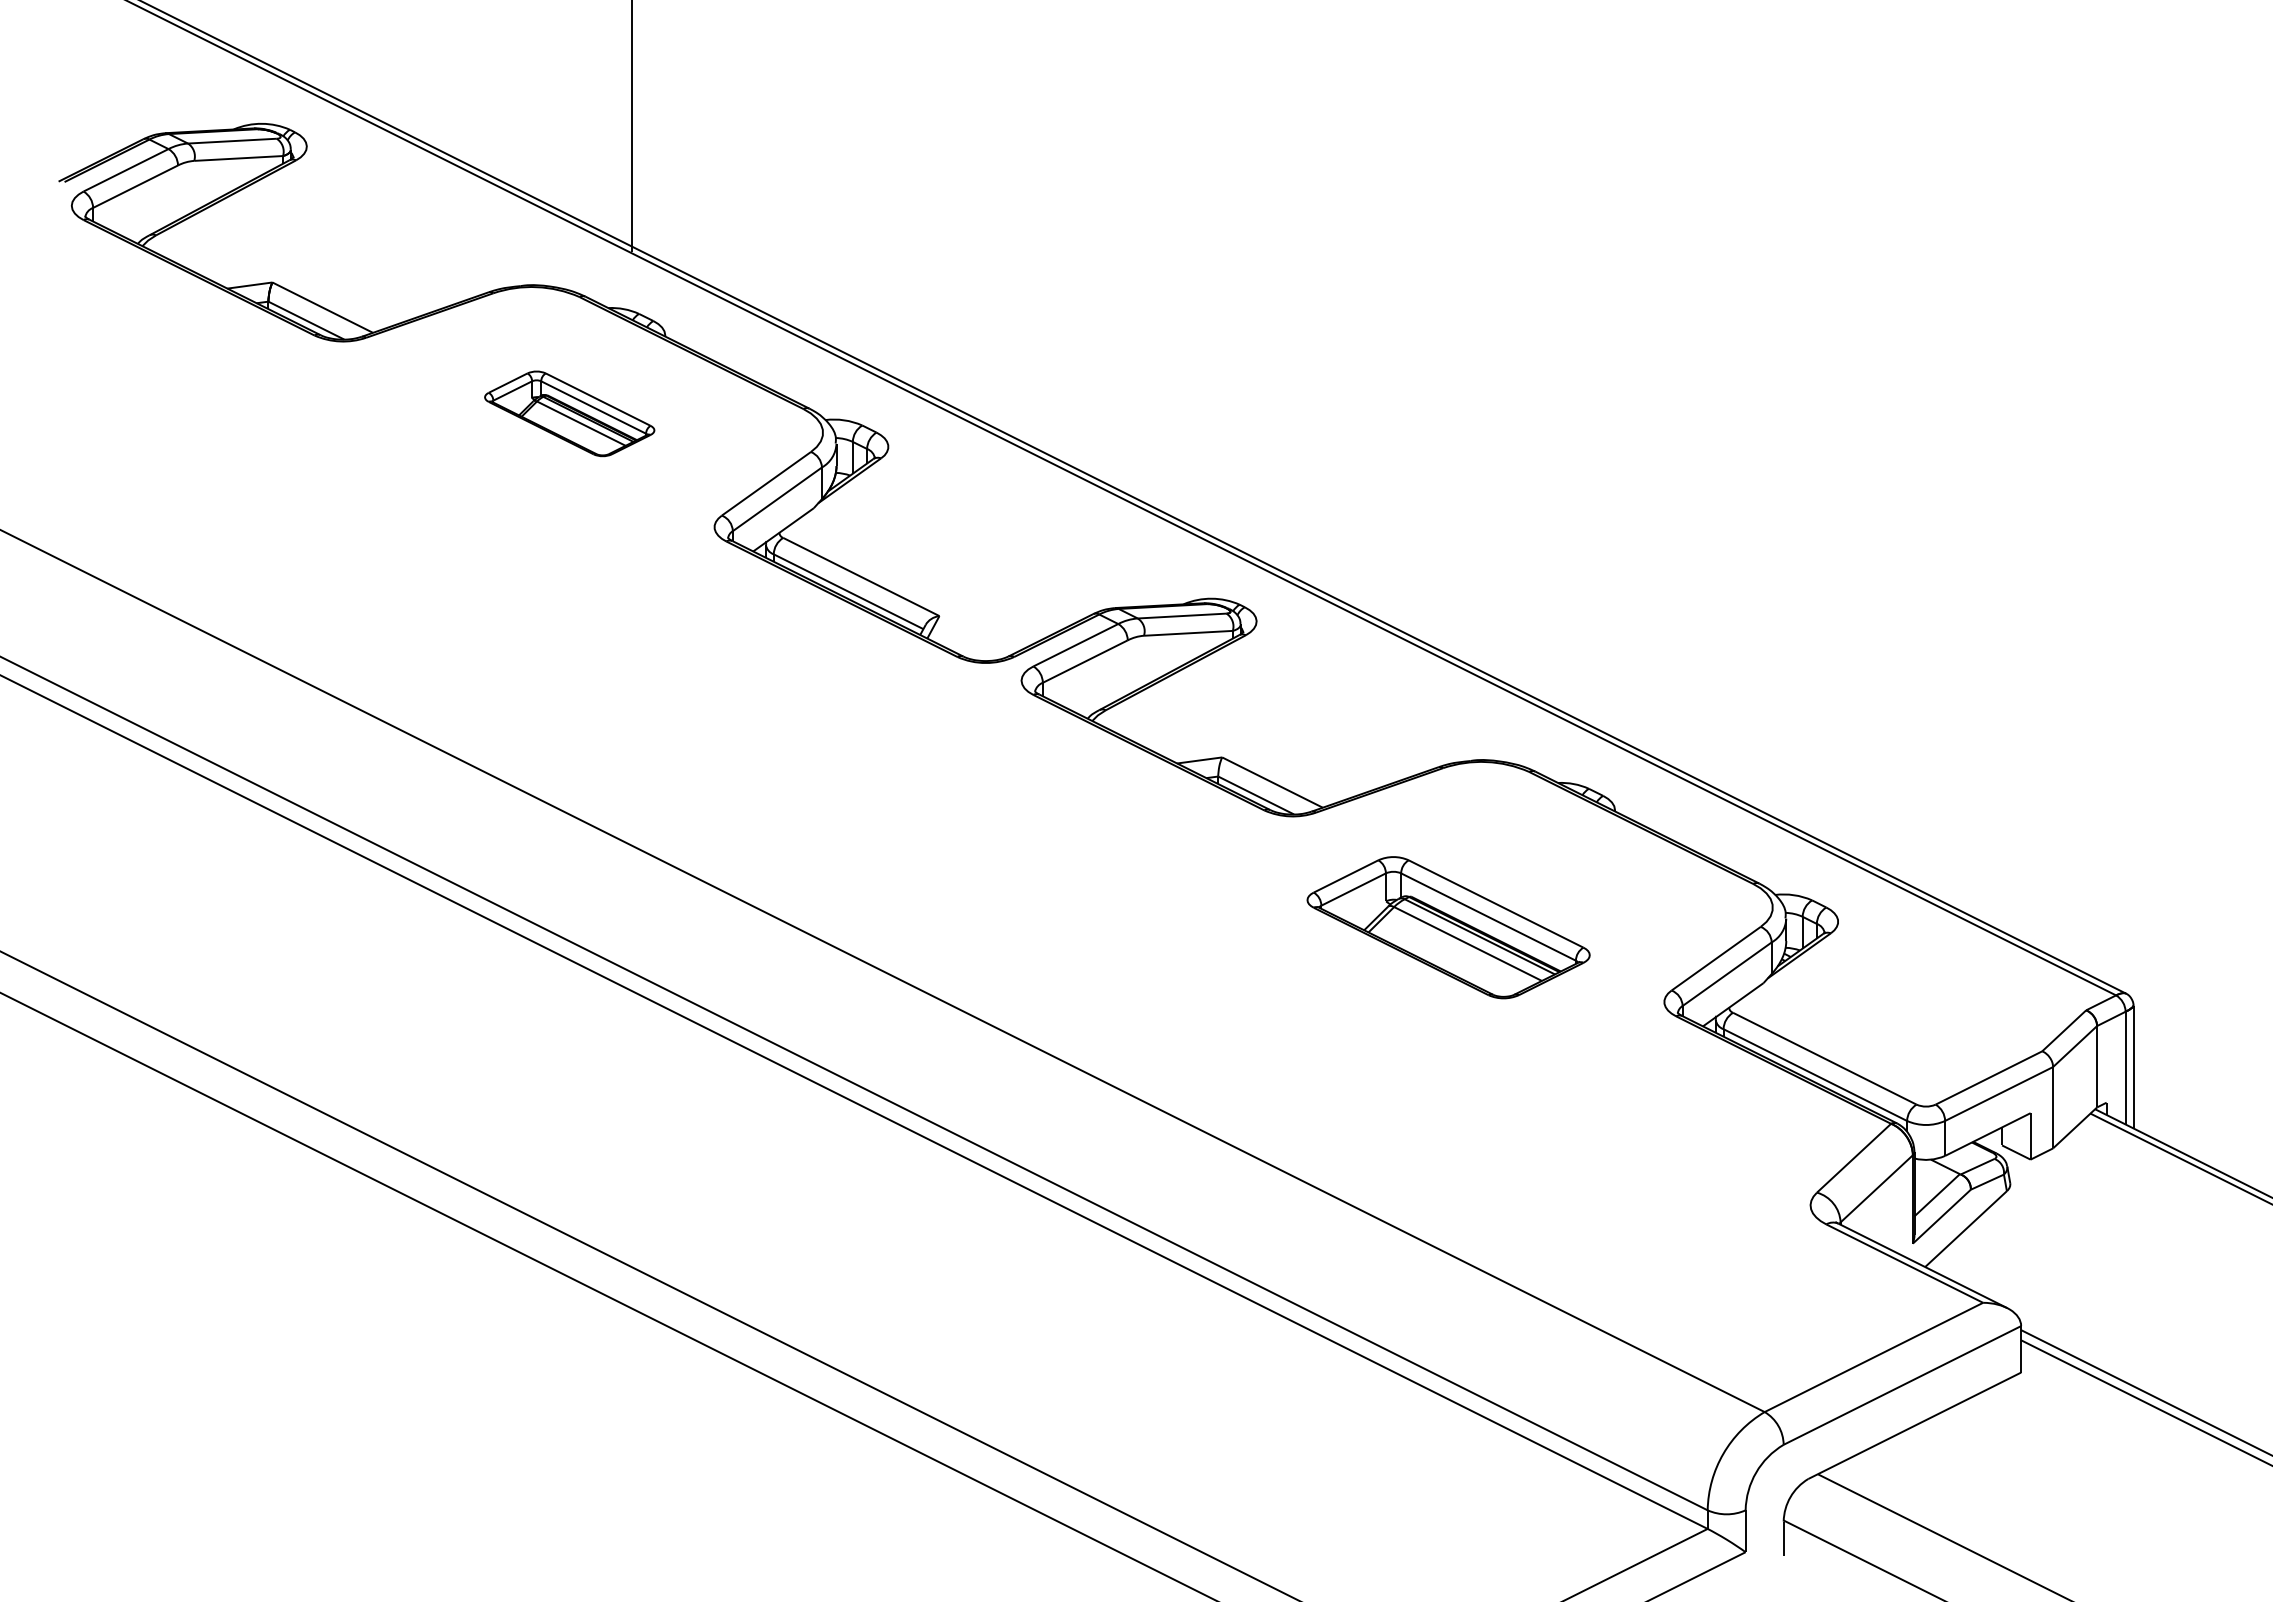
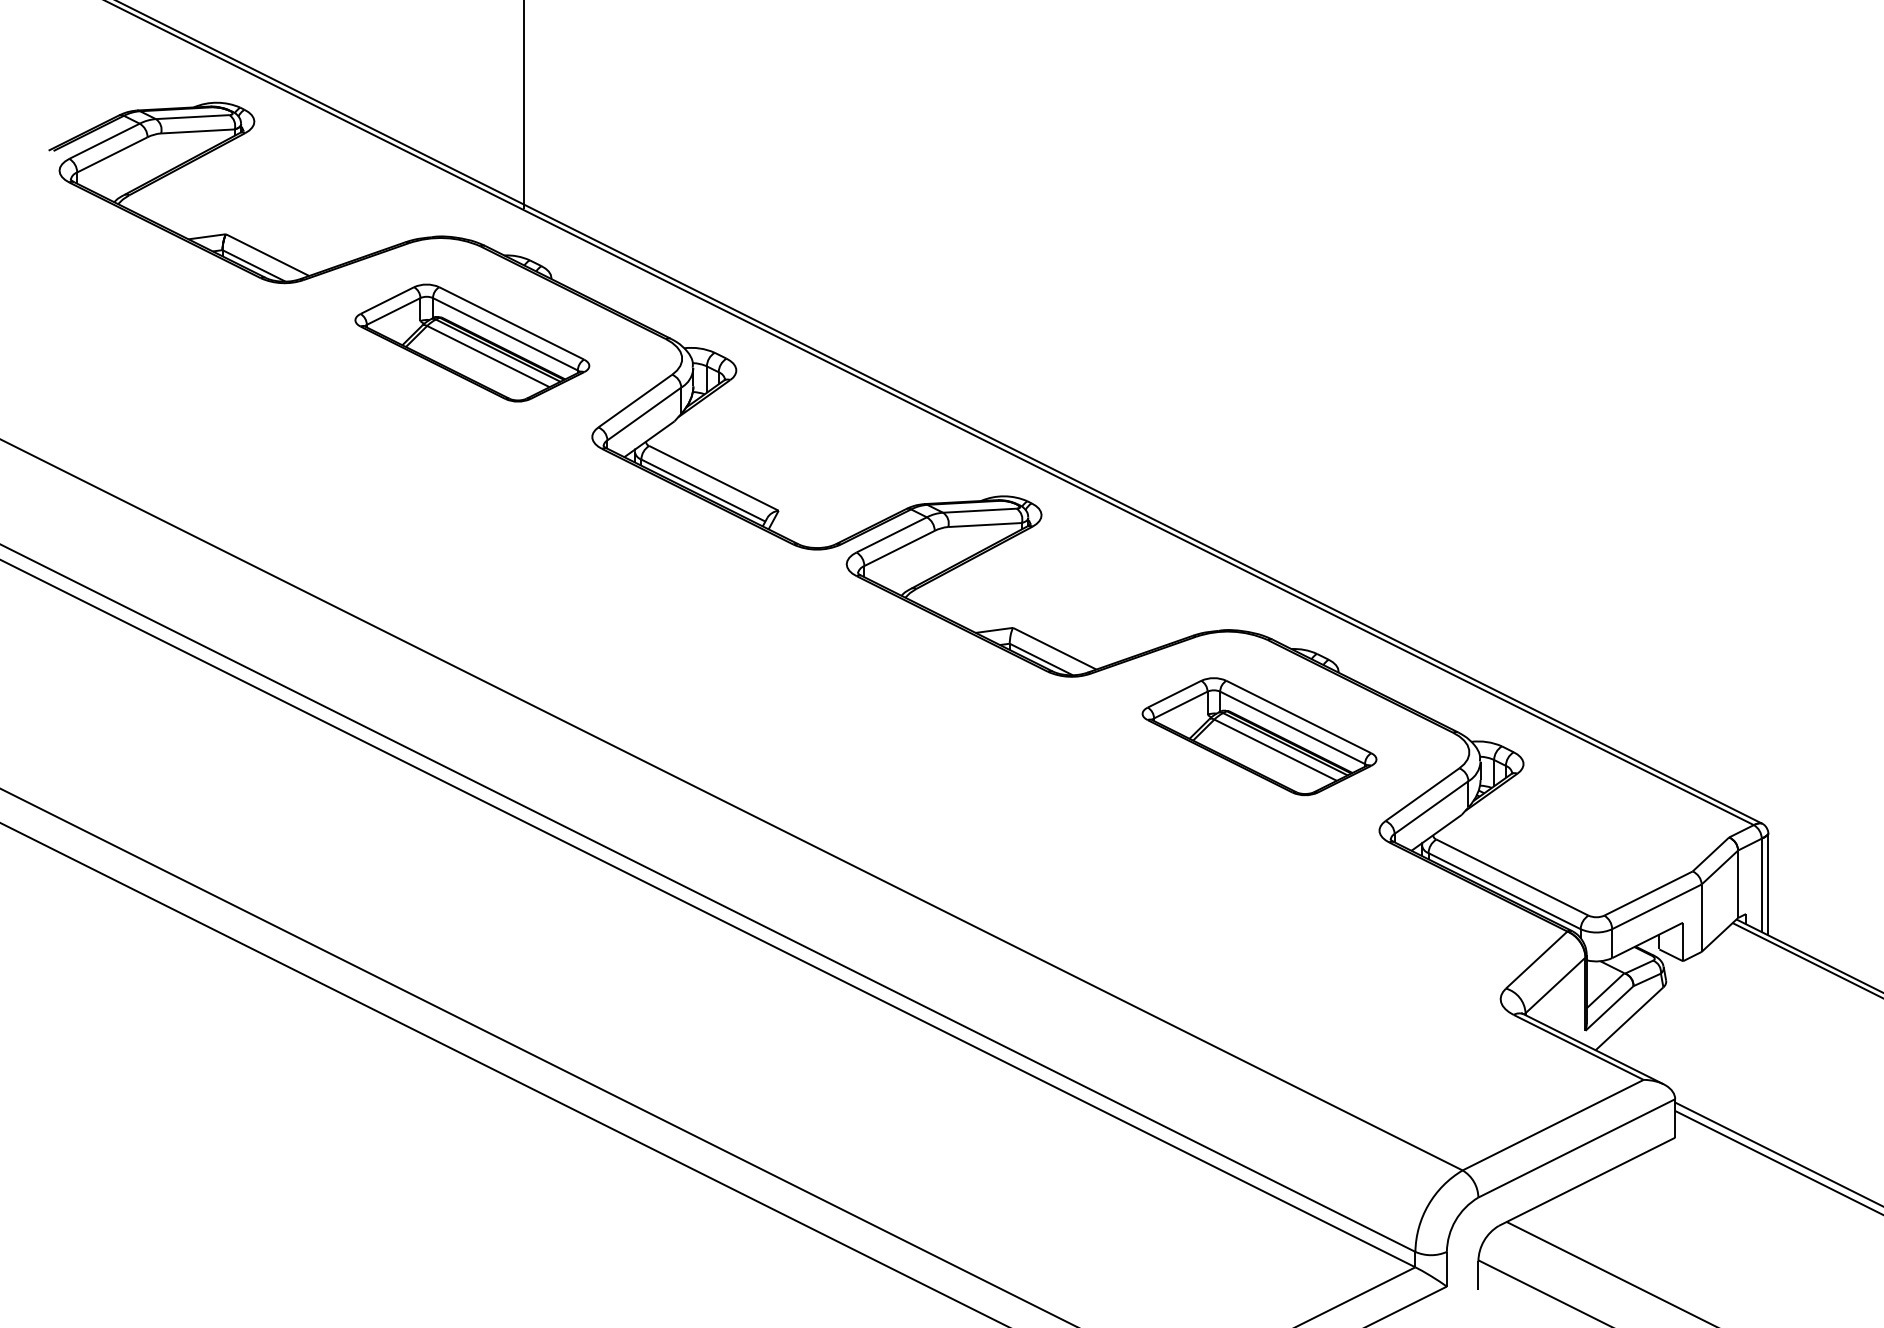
part: (569, 413) -> (472, 342), size x1.67
part: (1448, 927) -> (1259, 736), moved

